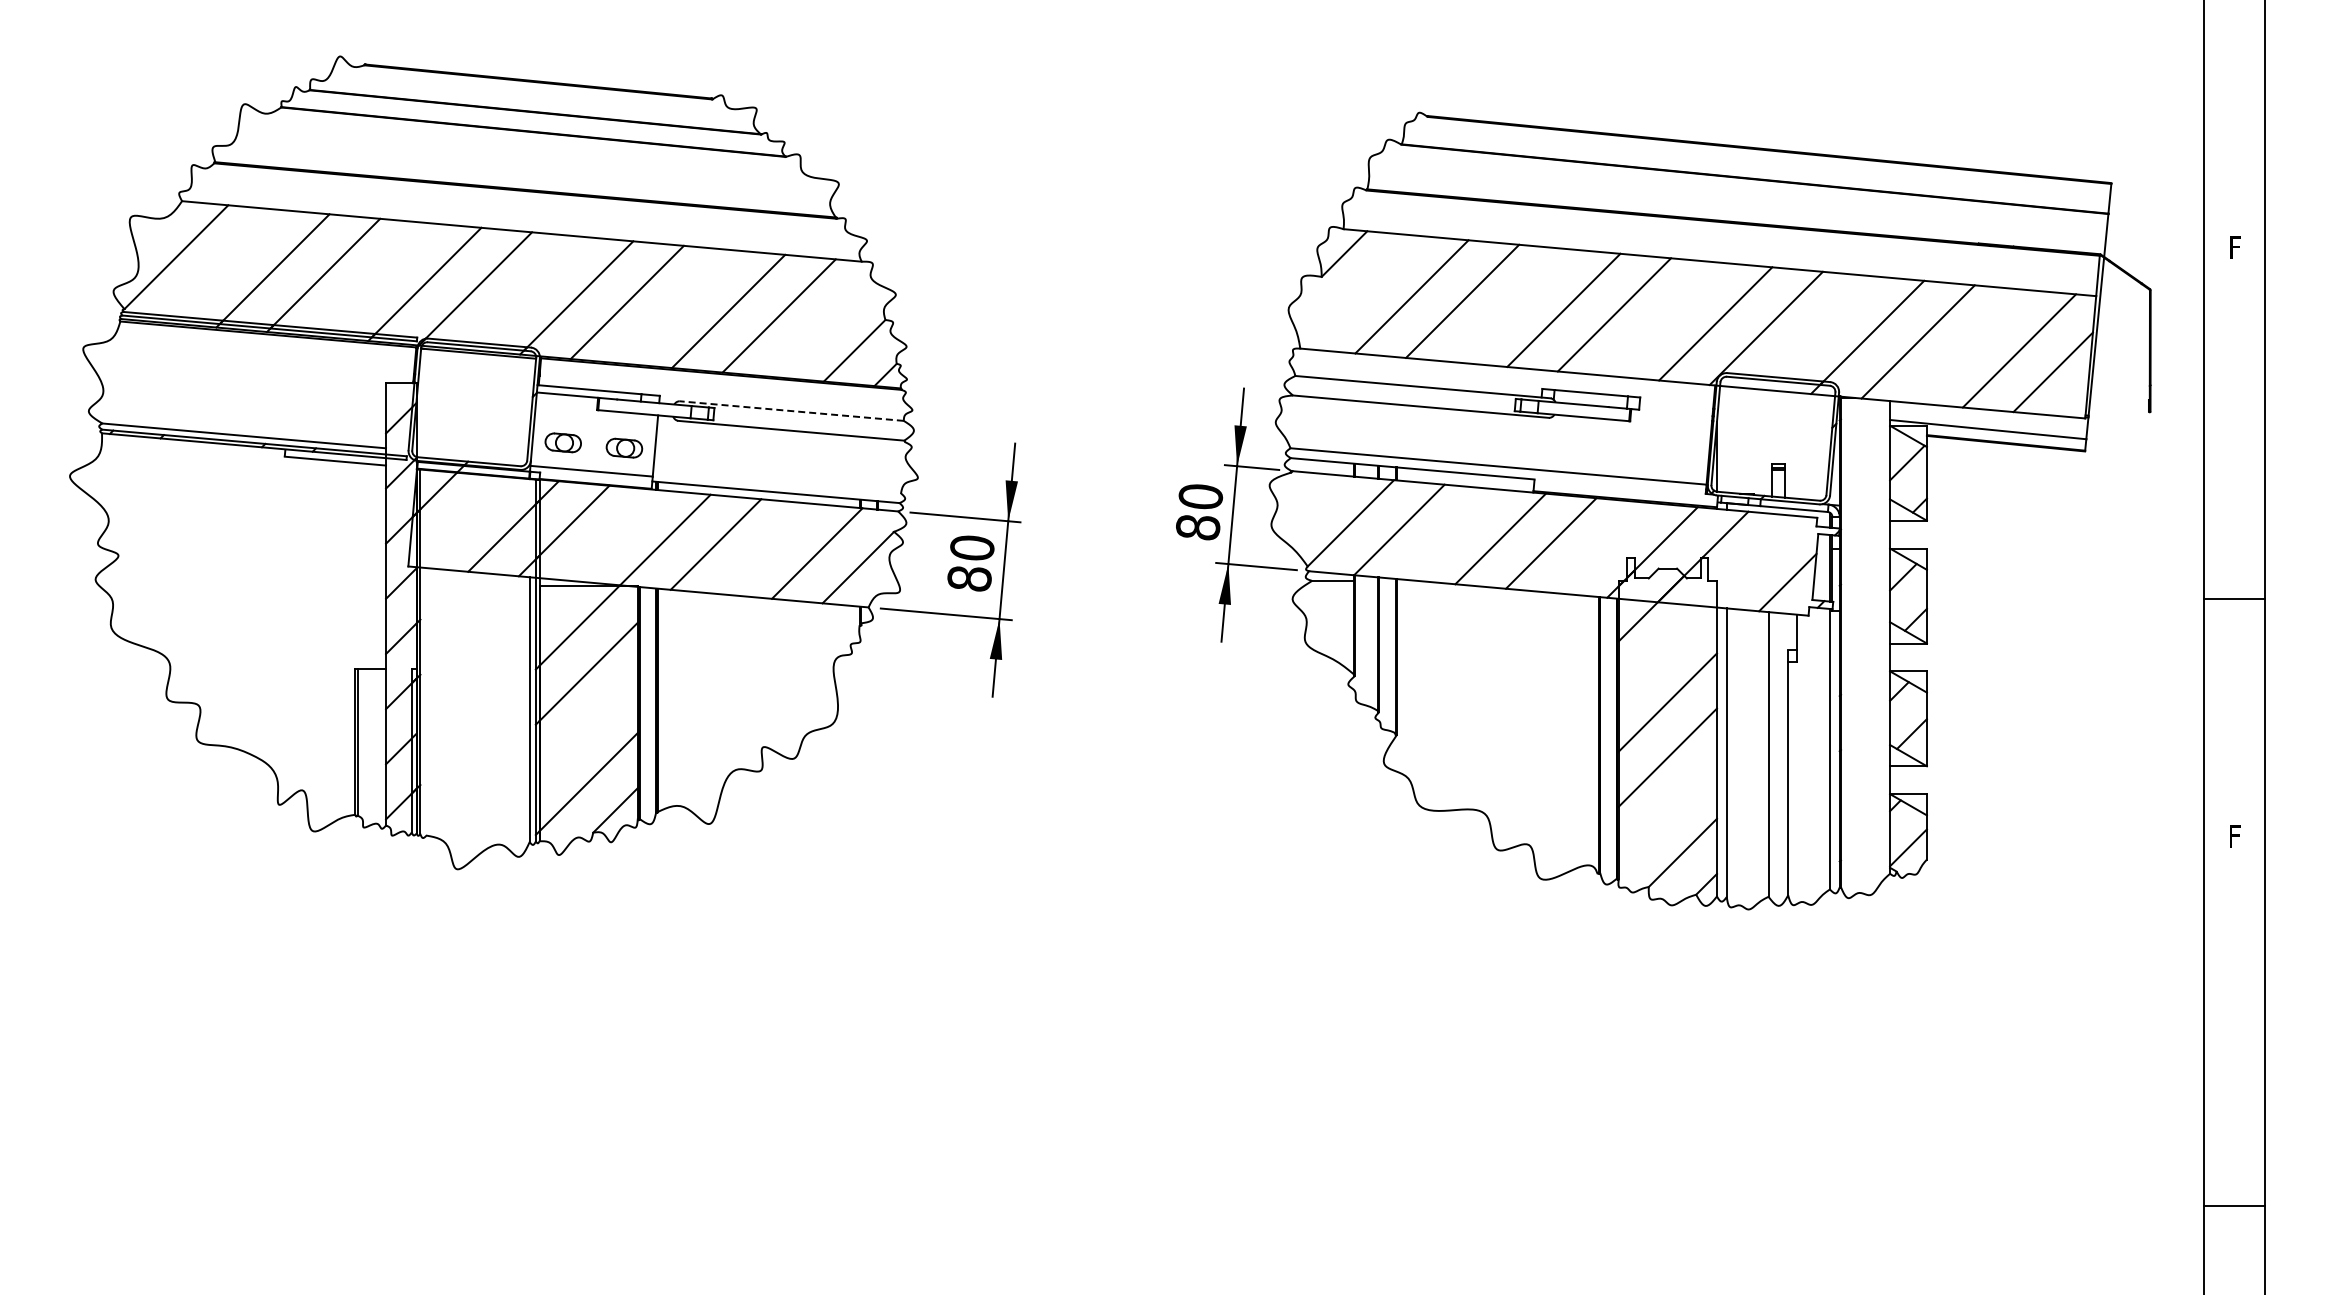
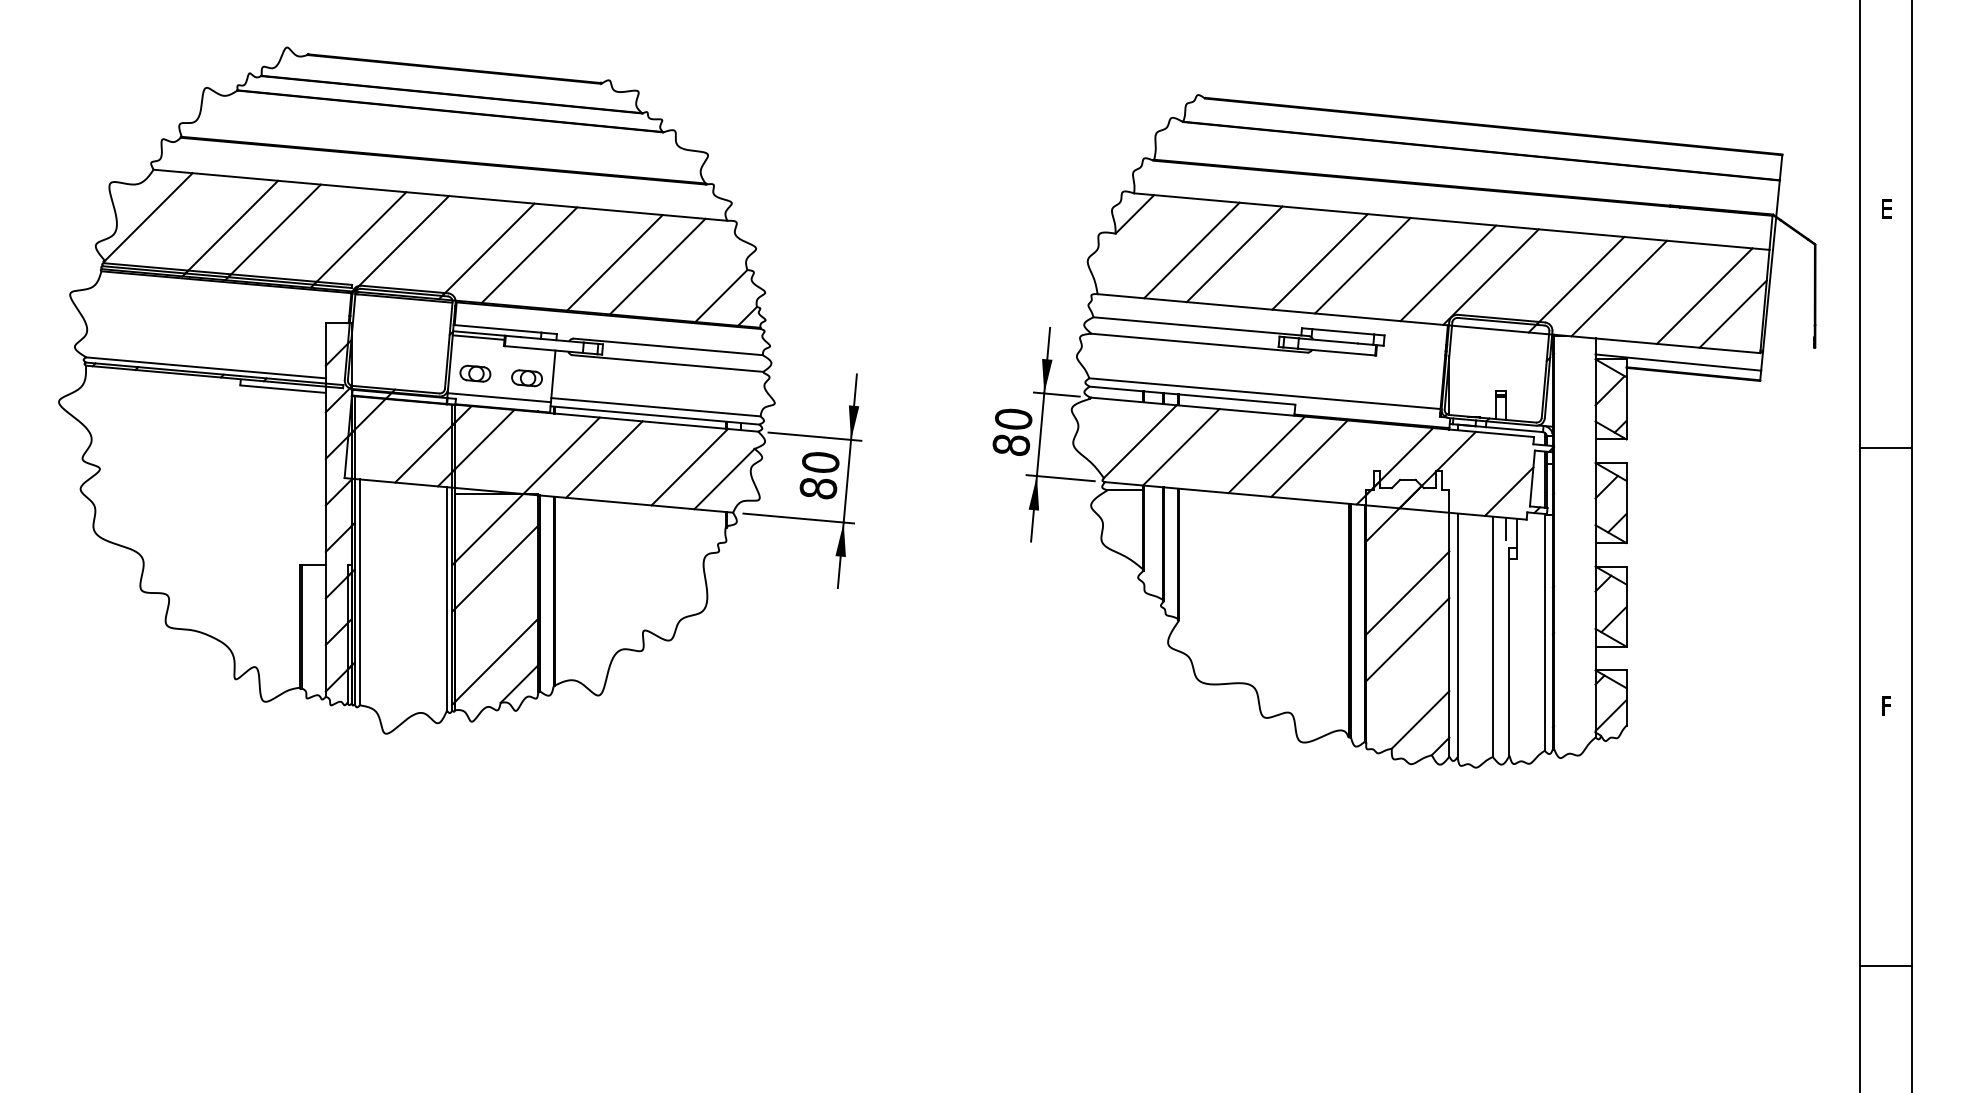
text: (2234, 247) -> (1886, 208), F -> E
line: (566, 399) -> (478, 337), added
line: (791, 411) -> (668, 347), dashed -> solid
line: (777, 482) -> (656, 407), added
line: (2233, 598) -> (1885, 447), moved
line: (1784, 626) -> (1506, 528), added
line: (426, 701) -> (359, 592), added
line: (2233, 1206) -> (1885, 966), moved

